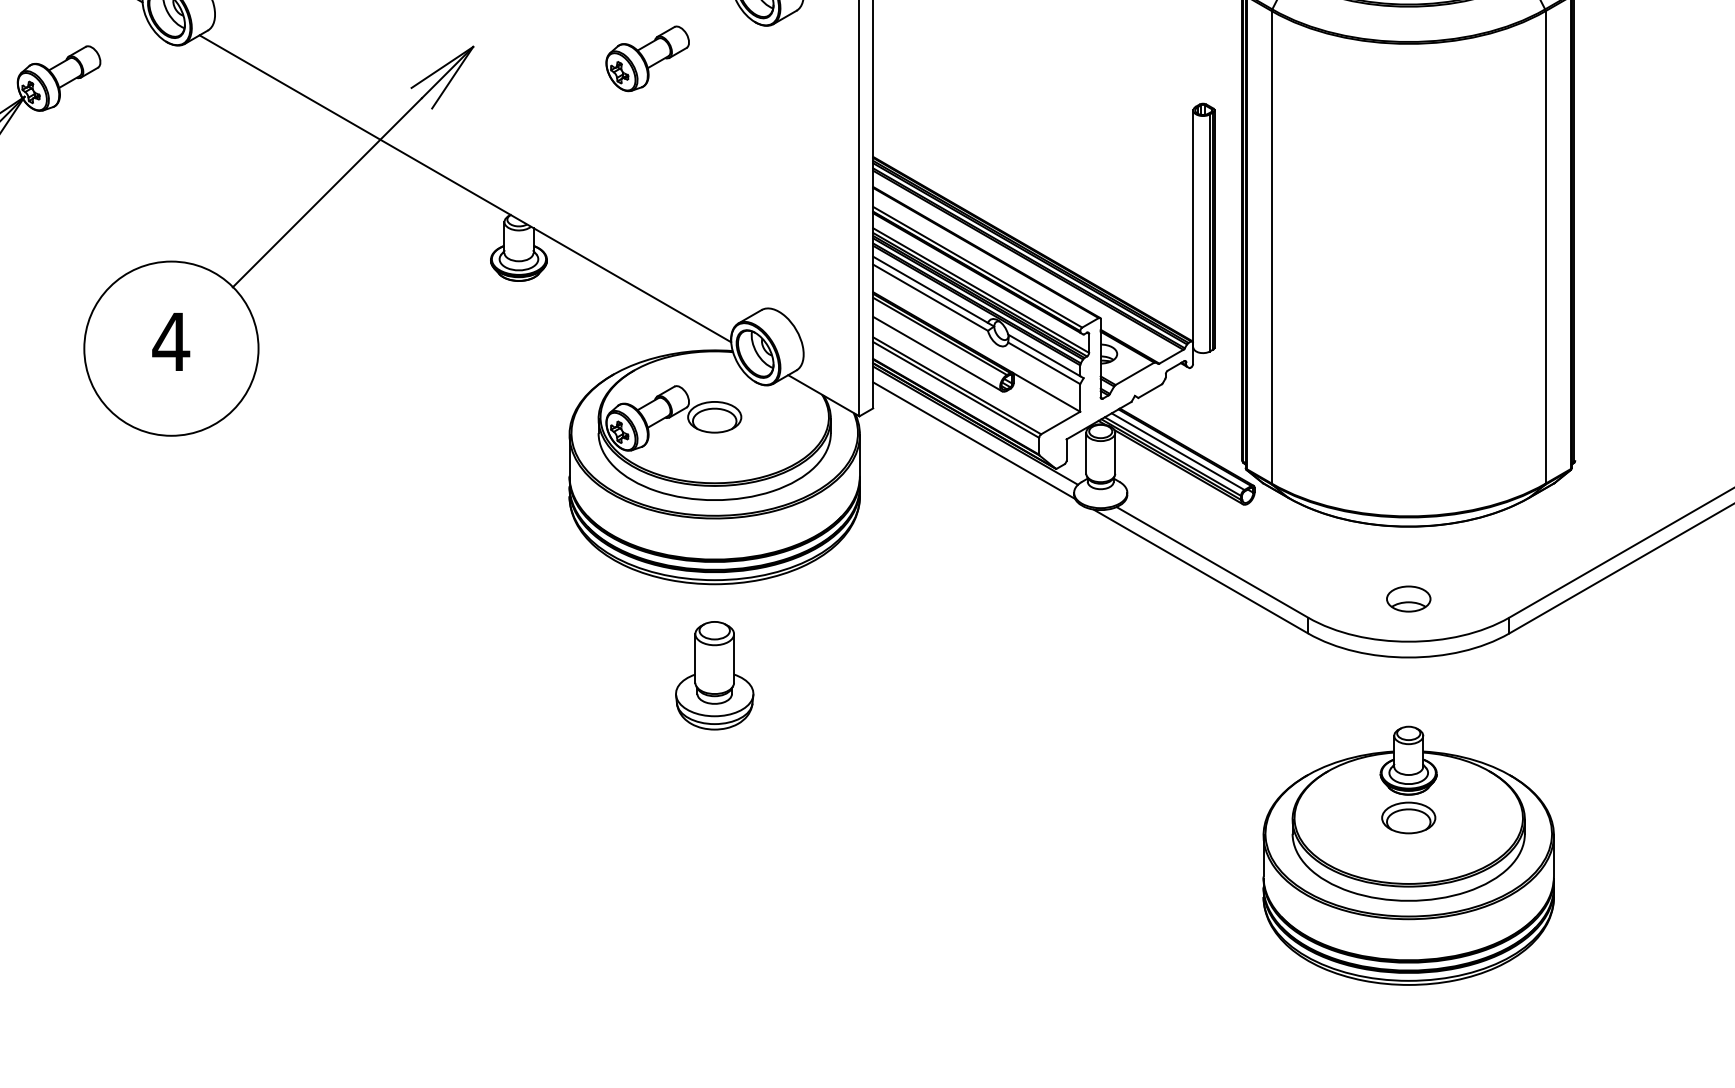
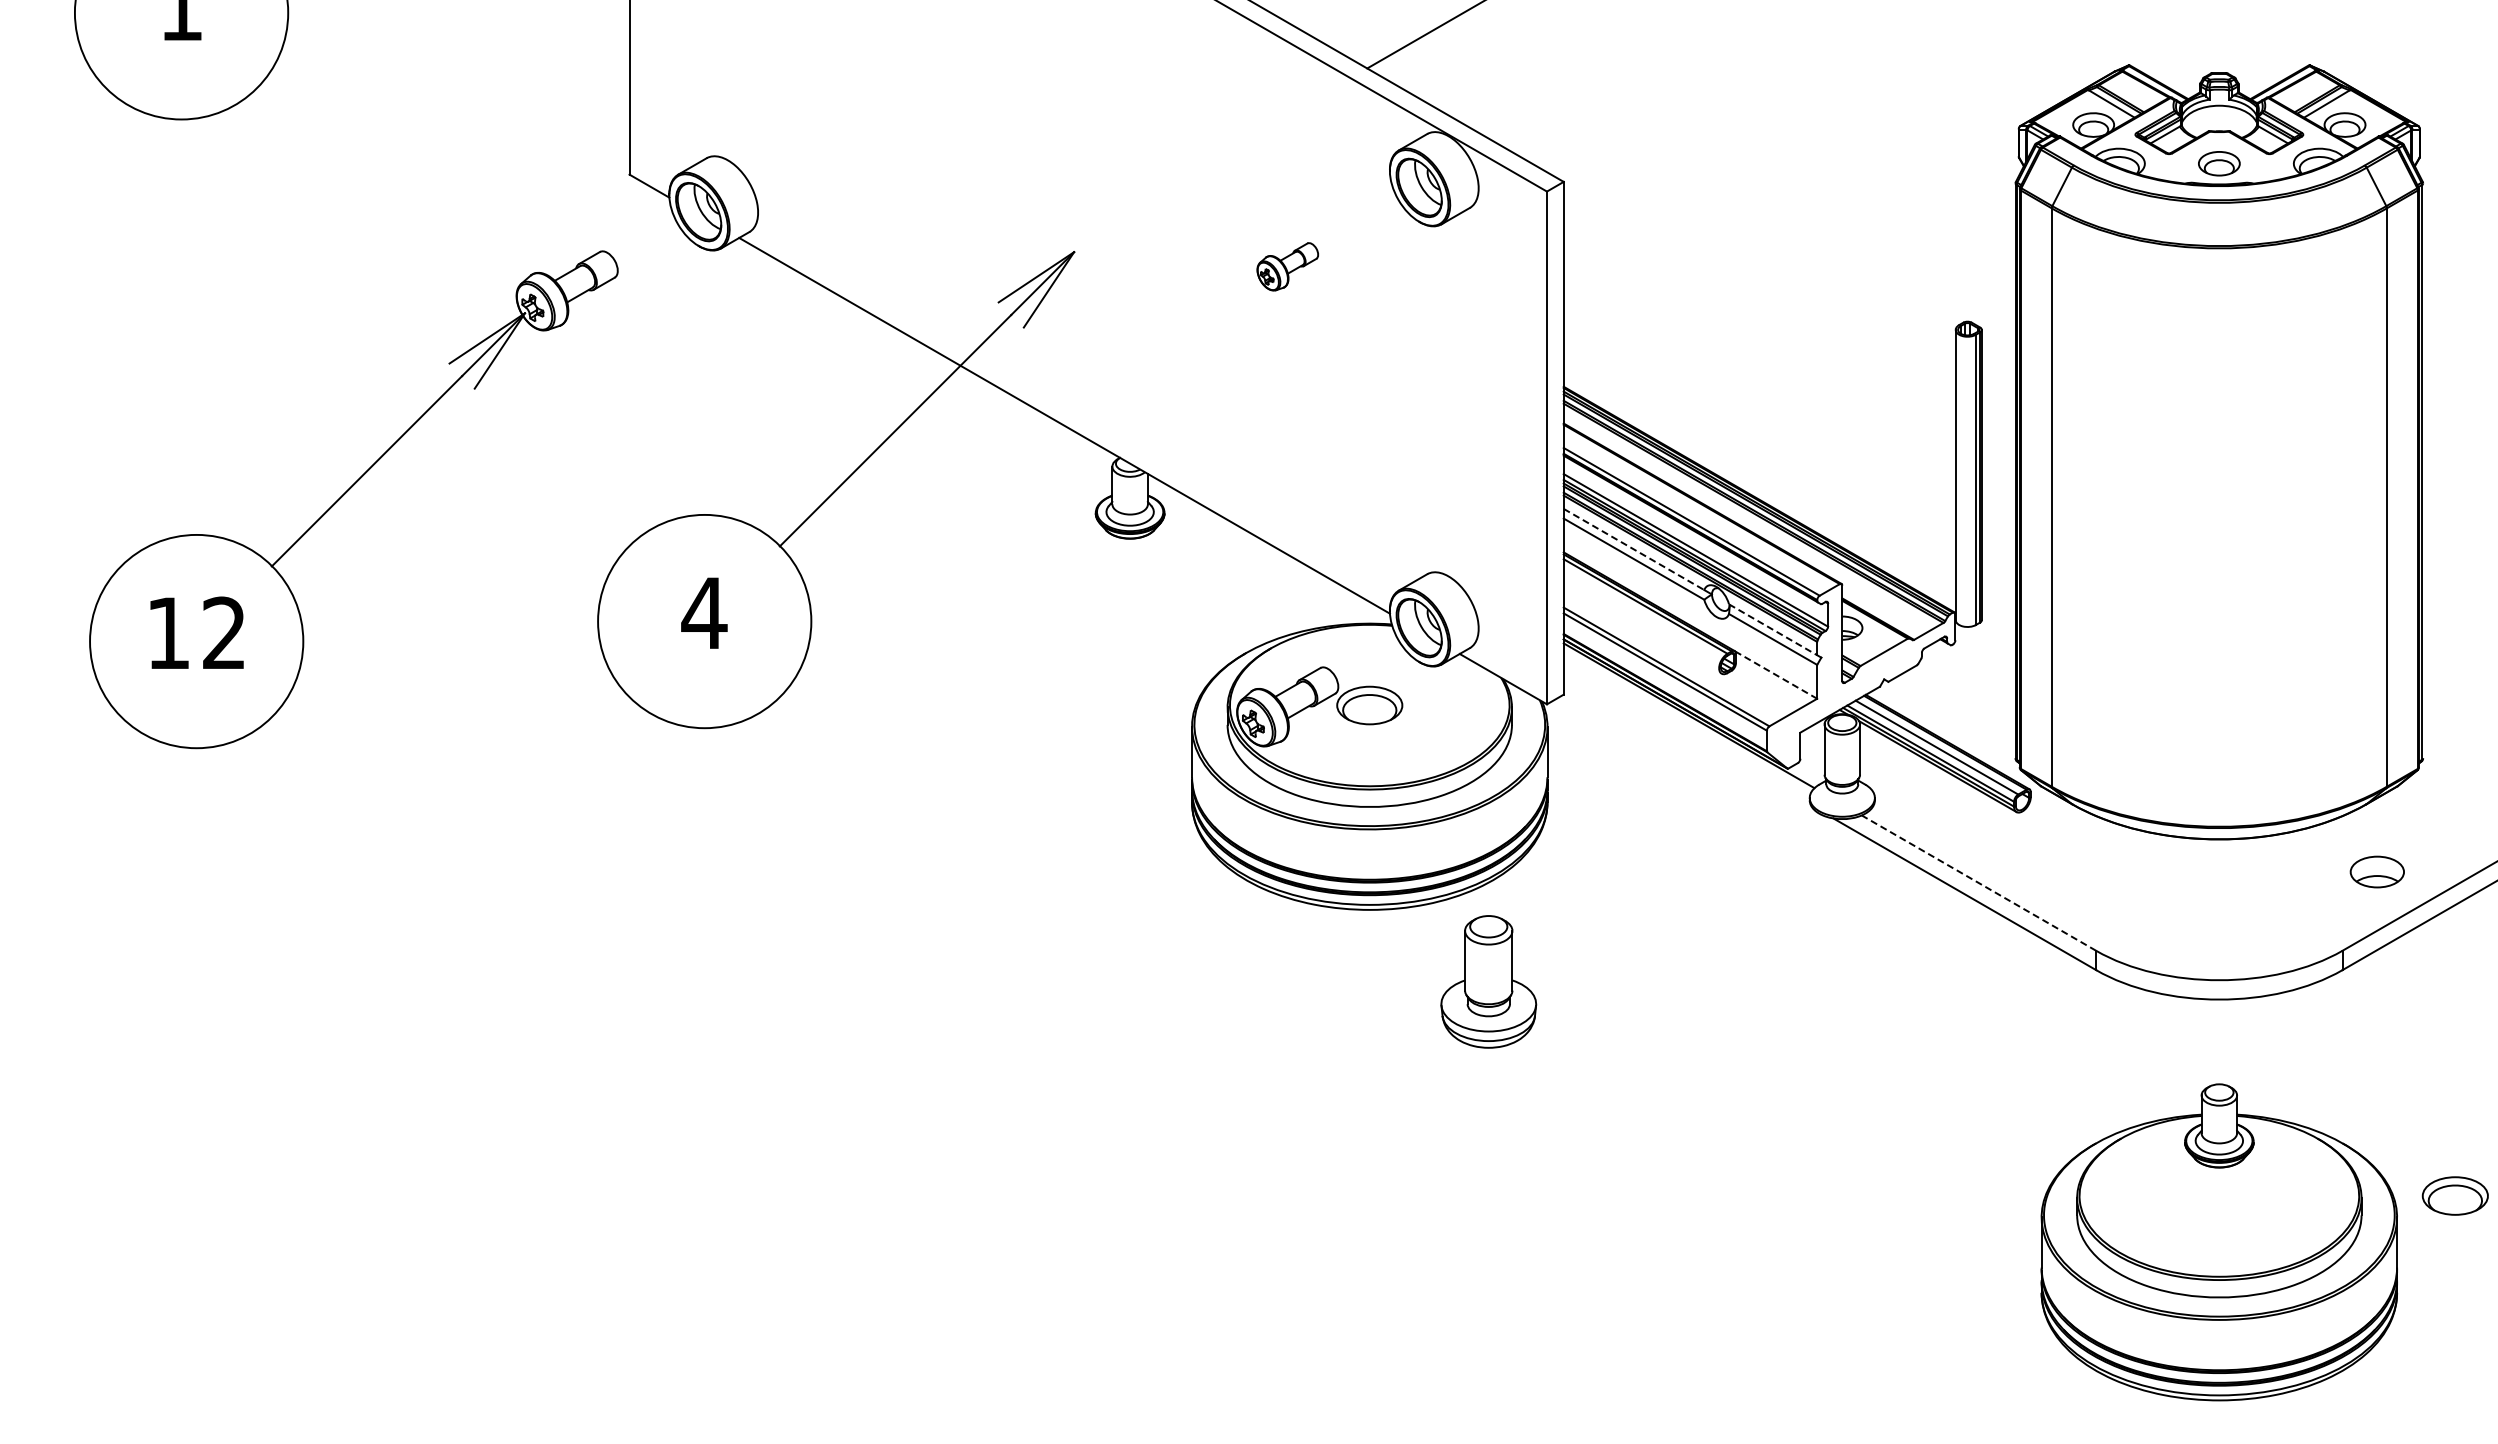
part: (647, 58) -> (1287, 266), size x0.6
line: (930, 289) -> (1634, 549), solid -> dashed
line: (937, 353) -> (1642, 627), removed
line: (1044, 355) -> (1773, 629), solid -> dashed
line: (1046, 392) -> (1776, 675), solid -> dashed
line: (973, 440) -> (1686, 733), removed
line: (1211, 561) -> (1978, 882), solid -> dashed
part: (1408, 598) -> (2376, 871), moved
part: (714, 675) -> (1488, 981), moved
part: (1408, 817) -> (2454, 1195), moved

